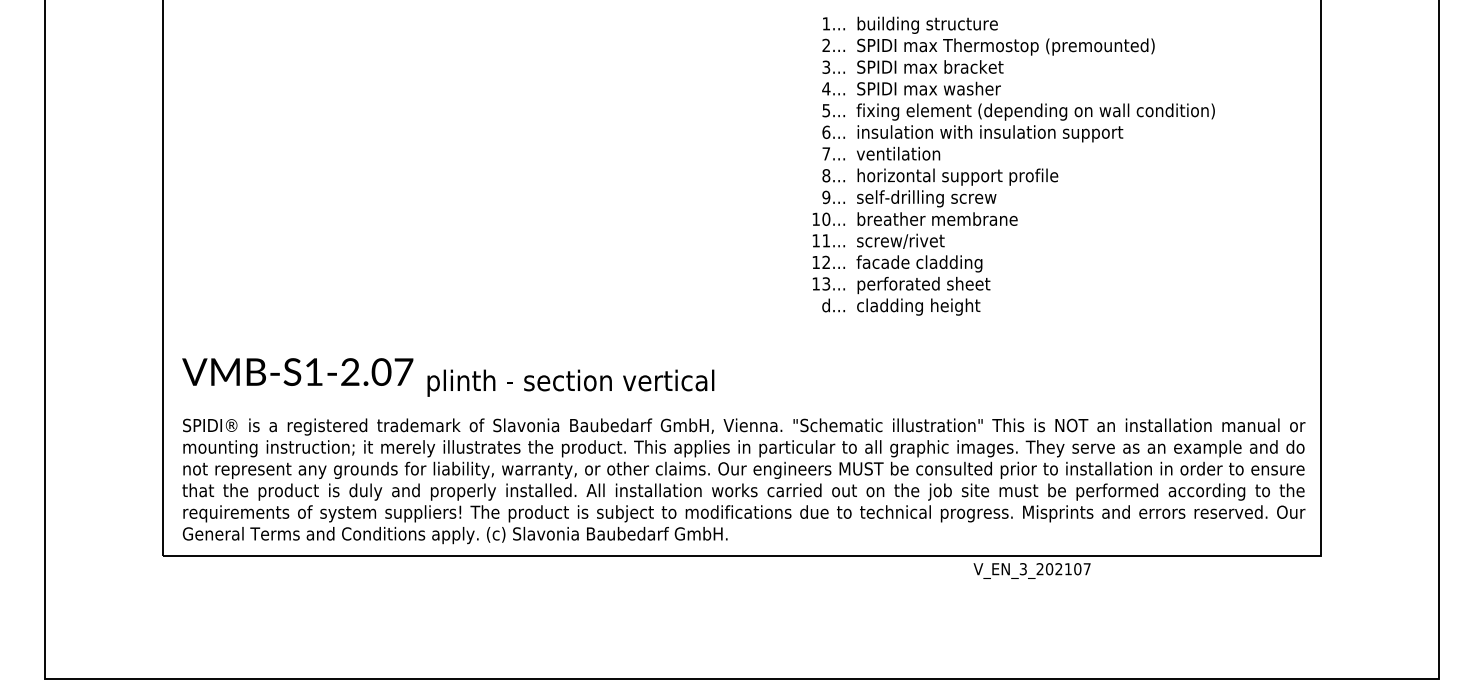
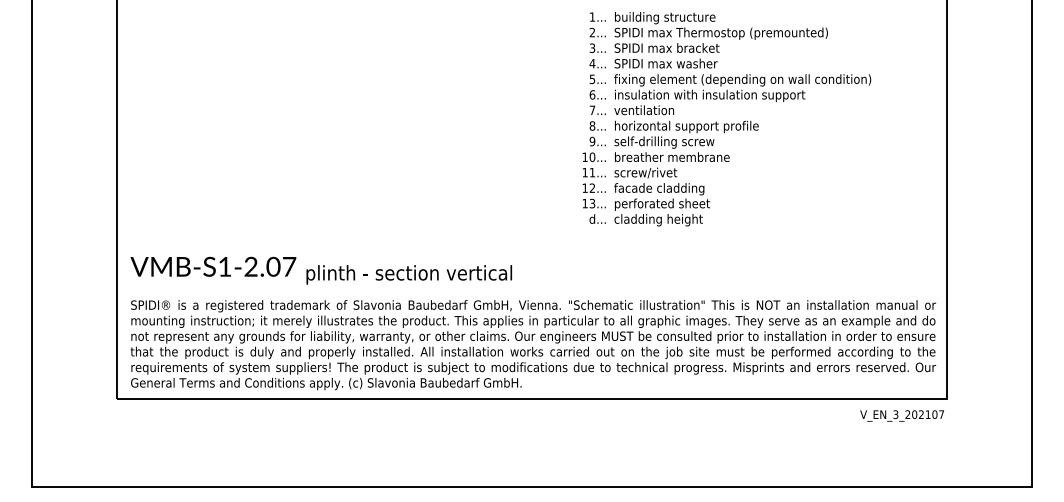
text: (1031, 570) -> (901, 415), moved

